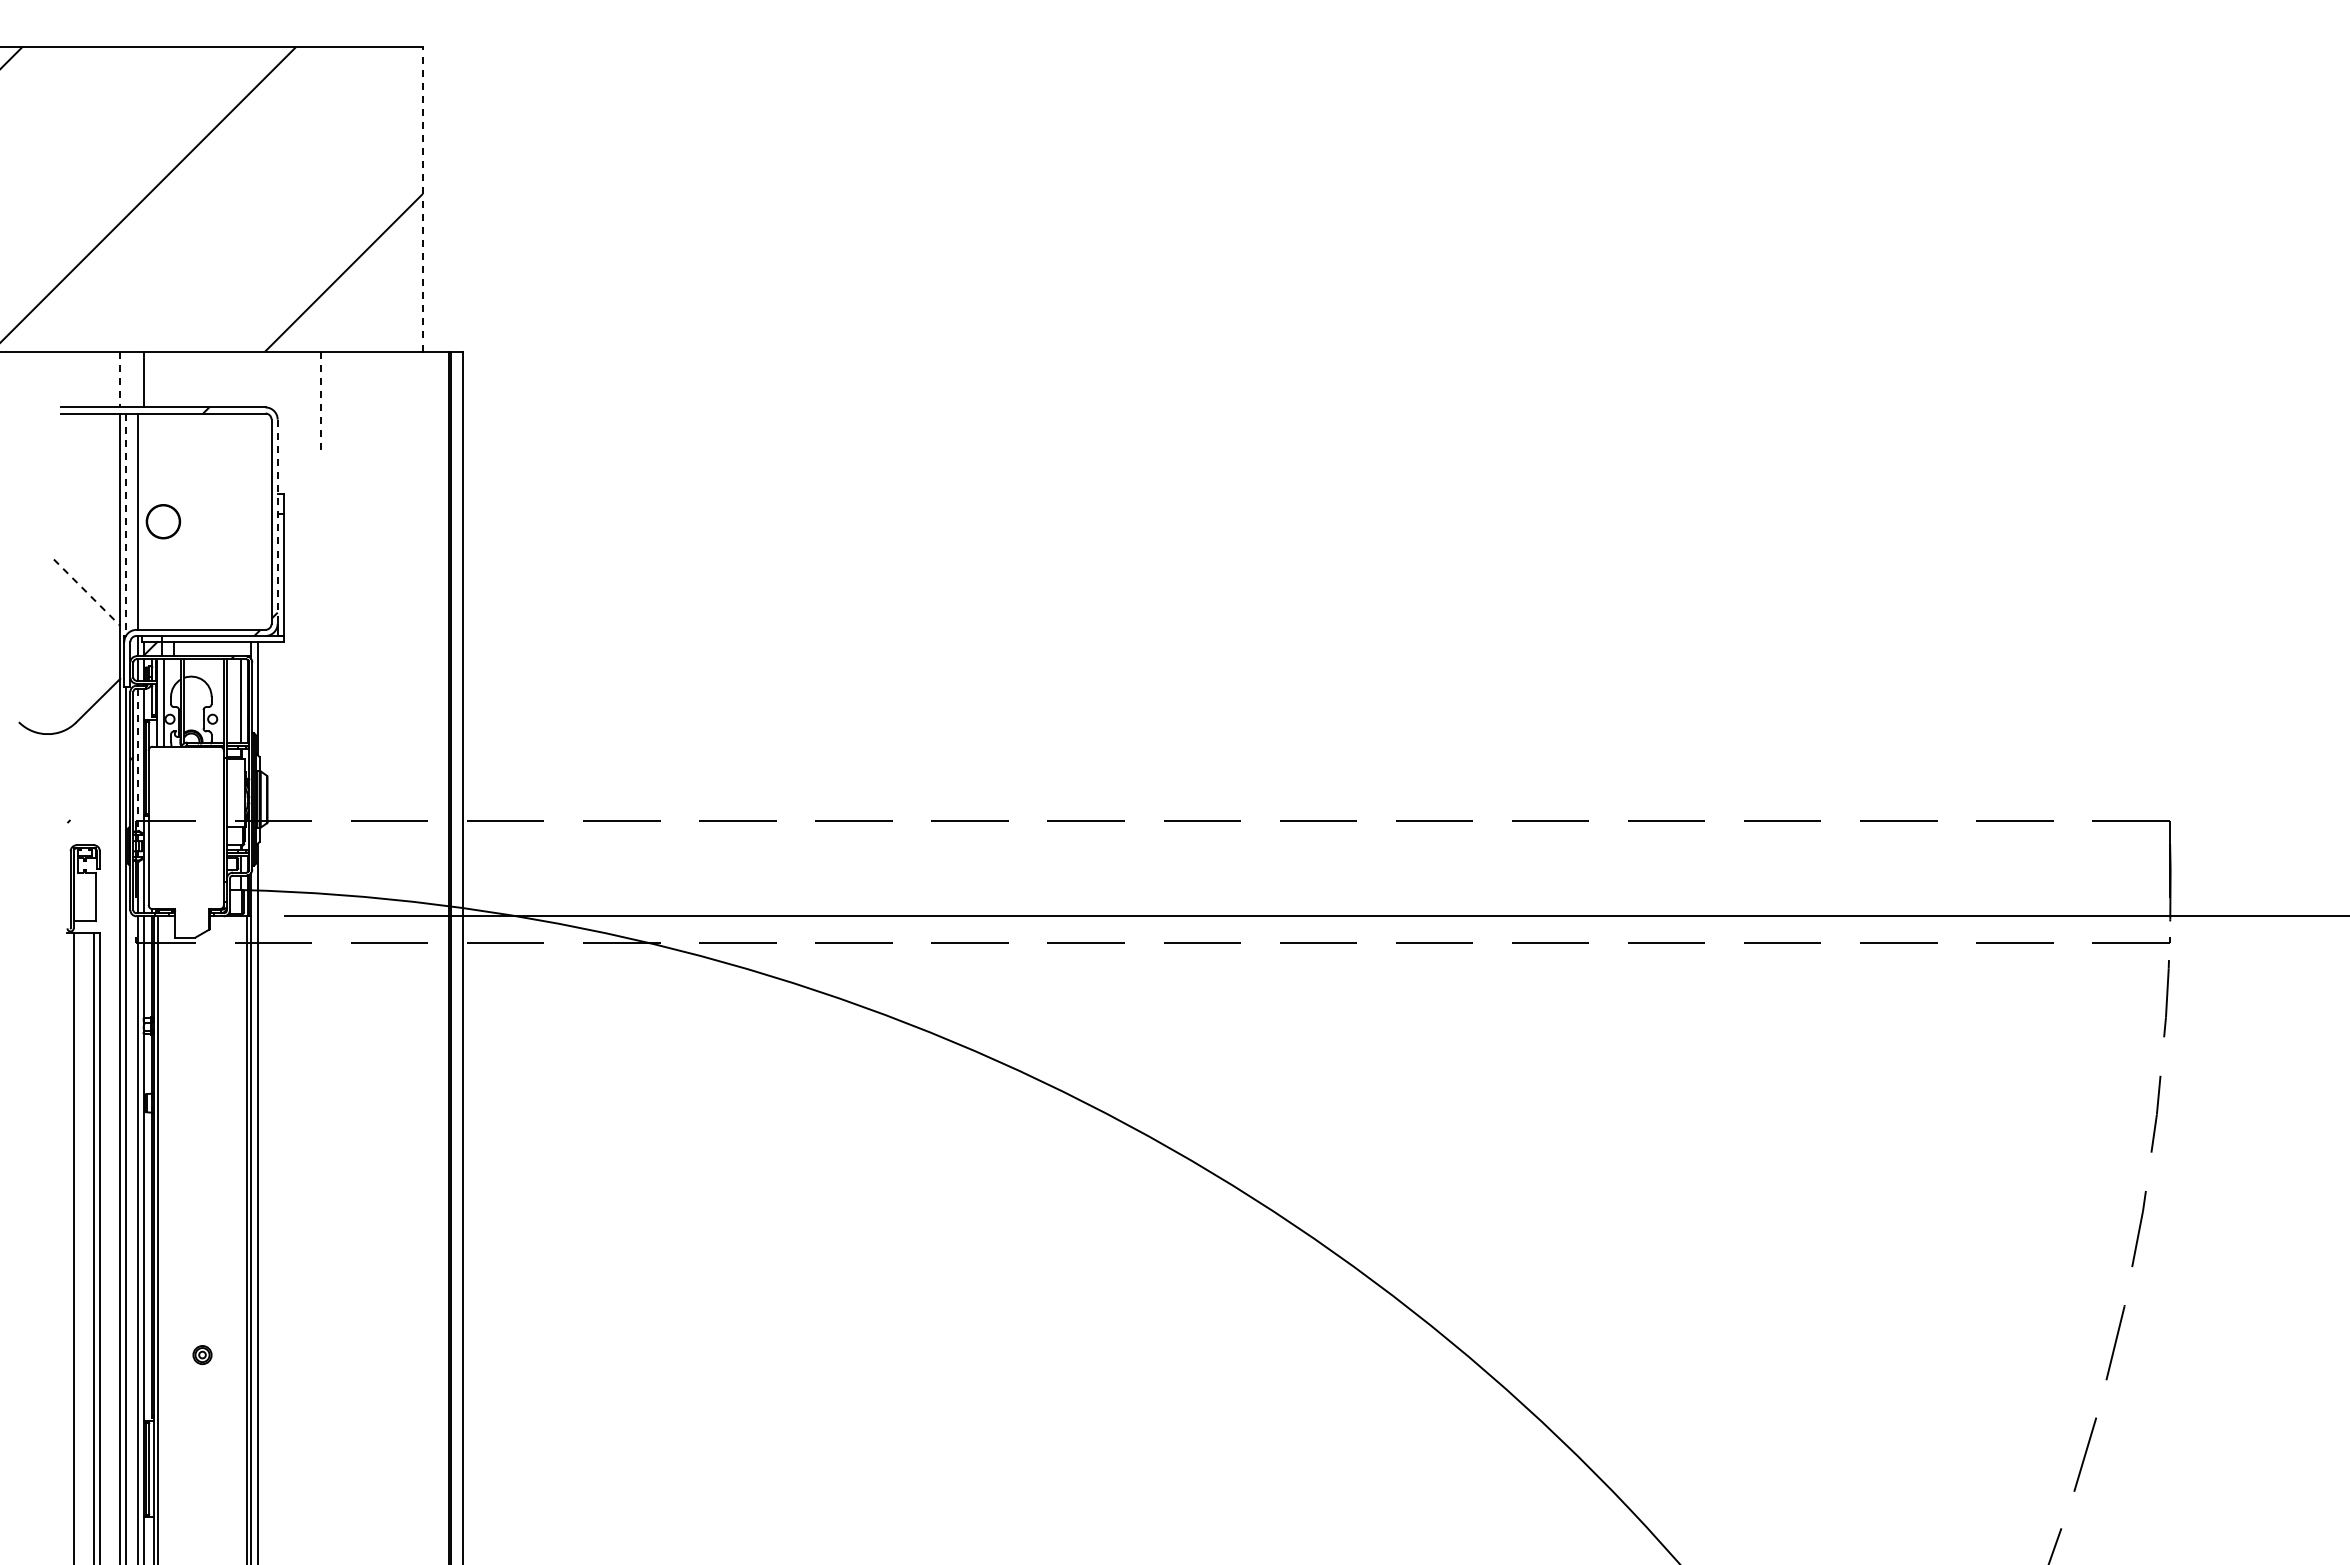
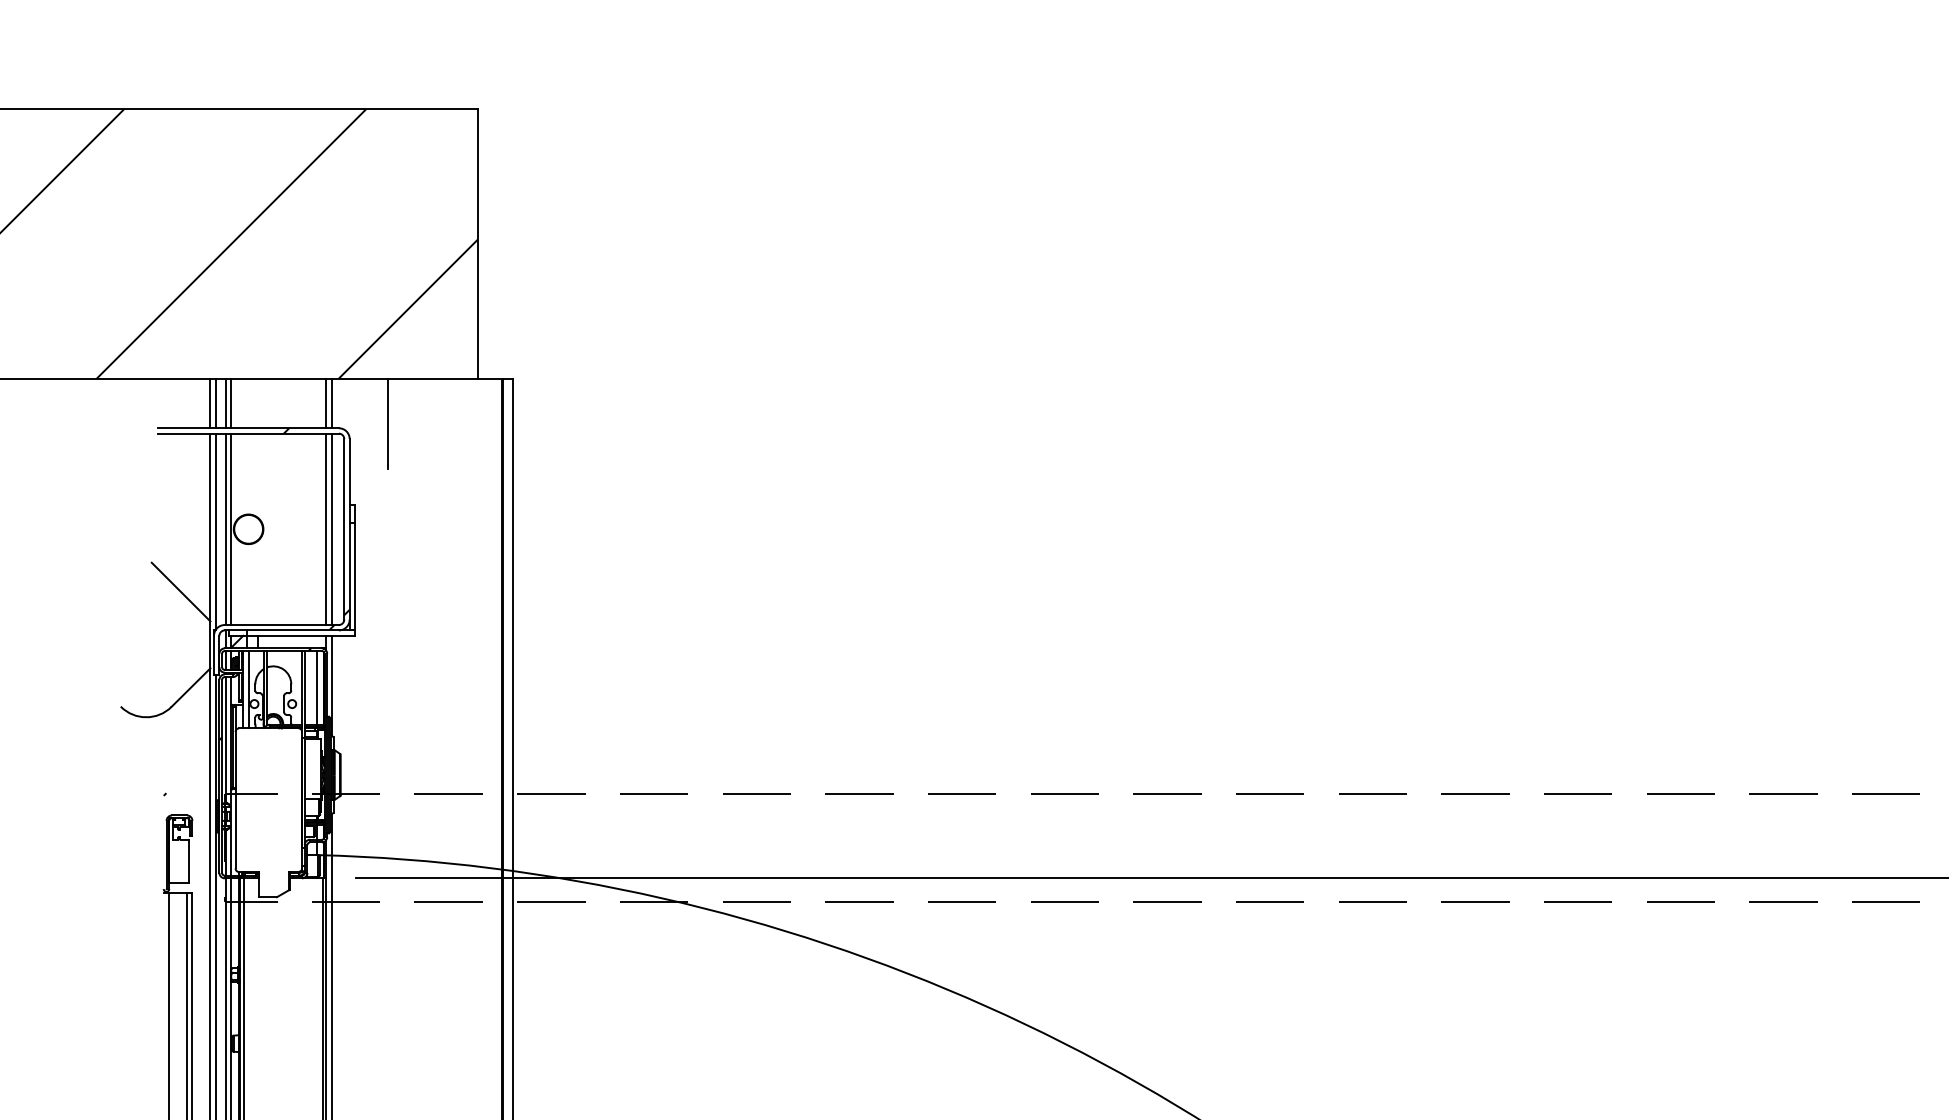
line: (422, 198) -> (477, 243), dashed -> solid
line: (120, 379) -> (210, 403), dashed -> solid
line: (126, 379) -> (215, 403), added
line: (137, 379) -> (225, 403), added
line: (251, 379) -> (326, 403), added
line: (257, 379) -> (331, 403), added
line: (321, 402) -> (388, 423), dashed -> solid
line: (143, 521) -> (230, 529), added
line: (251, 521) -> (326, 529), added
line: (257, 521) -> (331, 529), added
line: (277, 522) -> (349, 530), dashed -> solid
line: (126, 524) -> (215, 531), dashed -> solid
line: (87, 592) -> (181, 591), dashed -> solid
line: (137, 760) -> (225, 740), dashed -> solid

